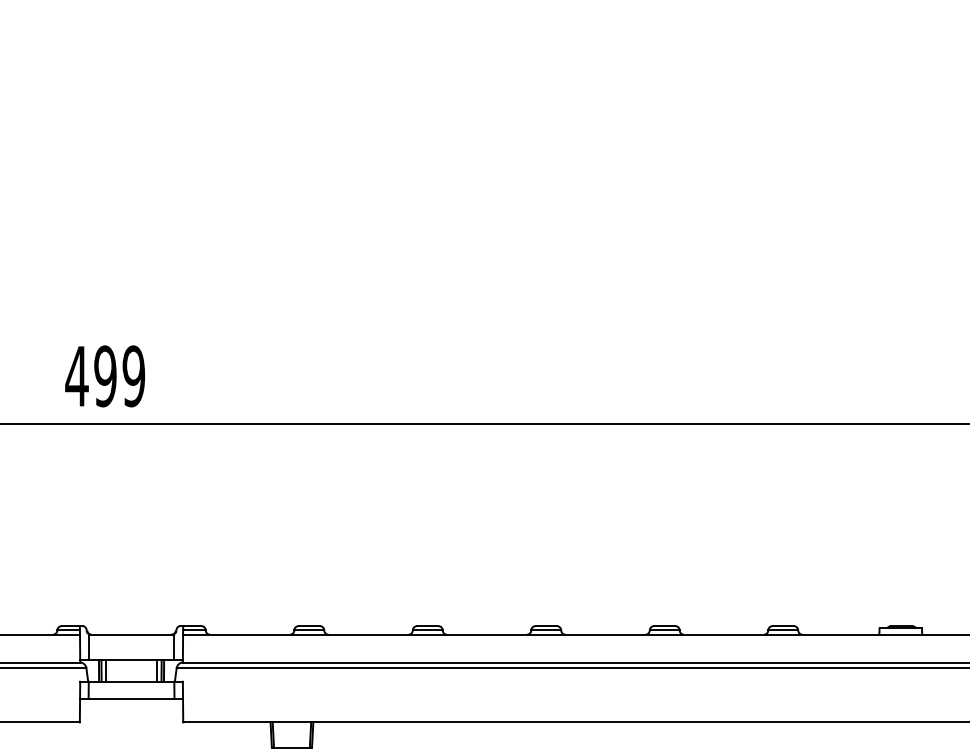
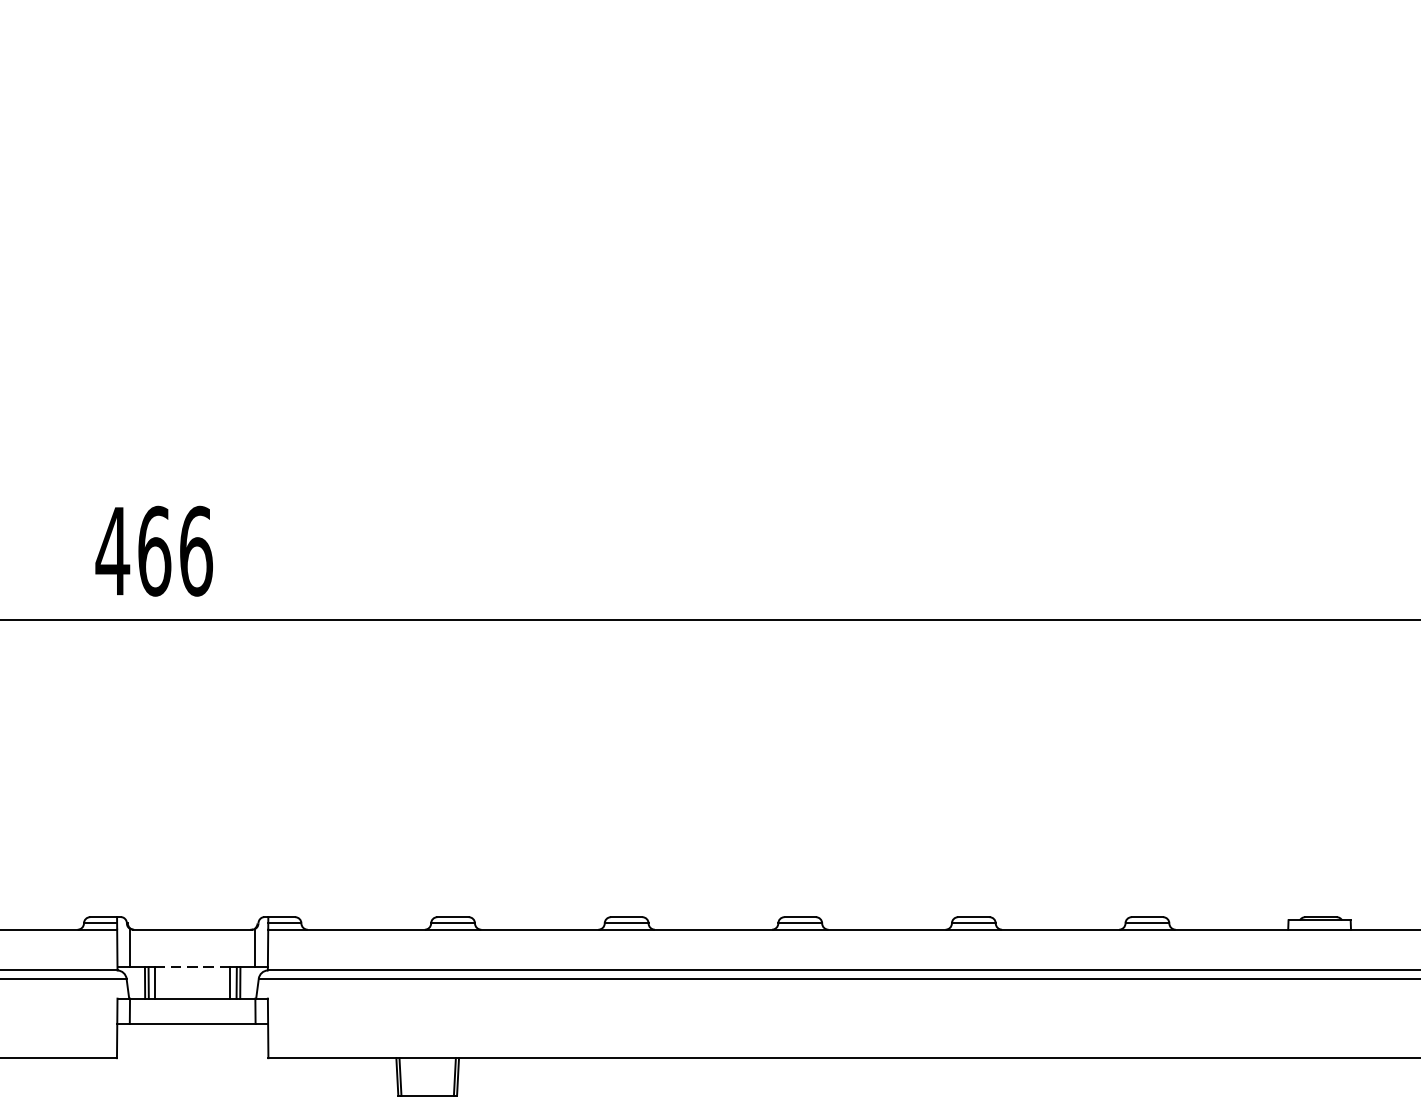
text: (119, 376) -> (175, 551), 499 -> 466
line: (131, 660) -> (192, 967), solid -> dashed

